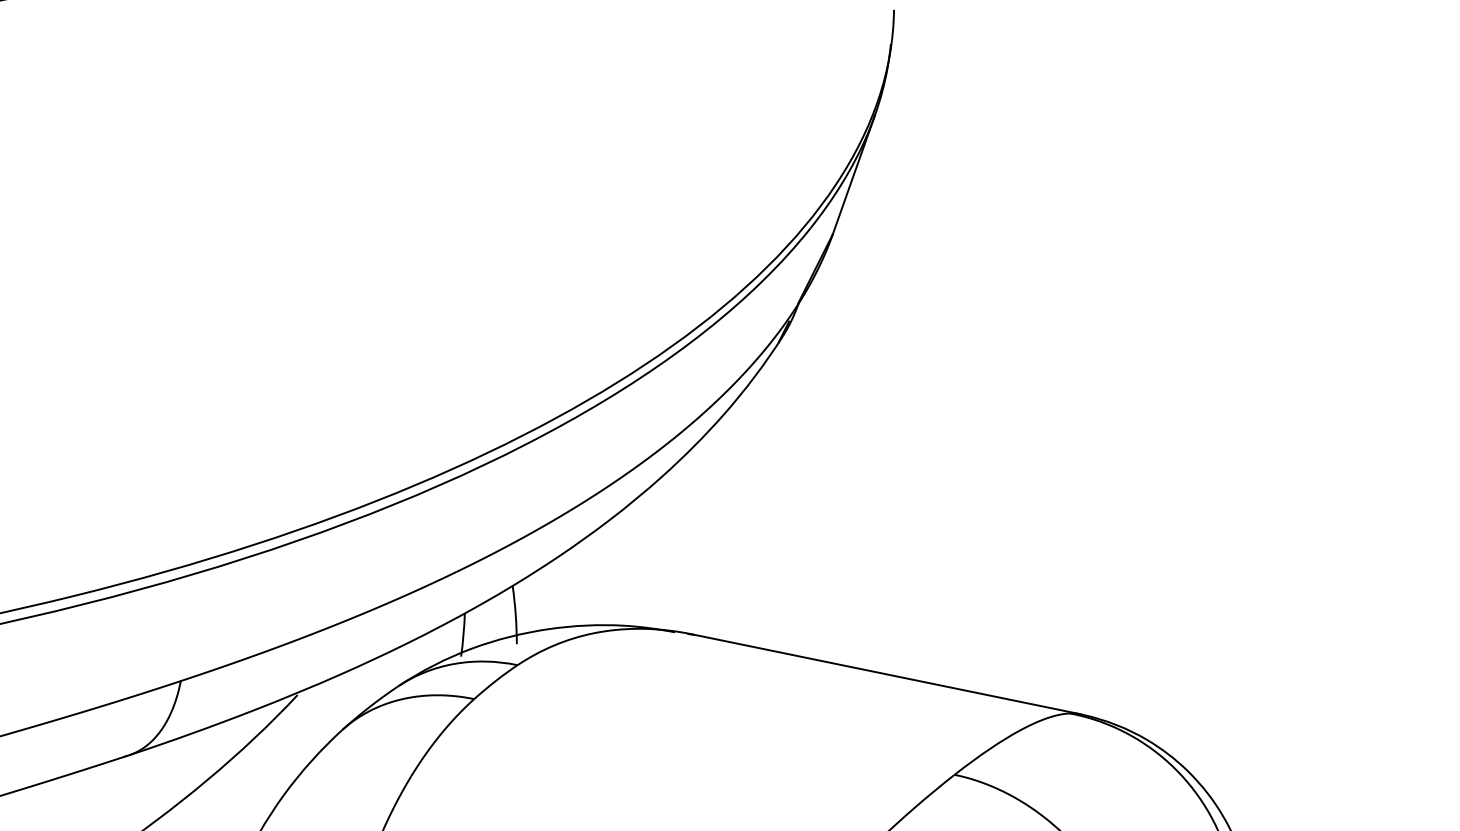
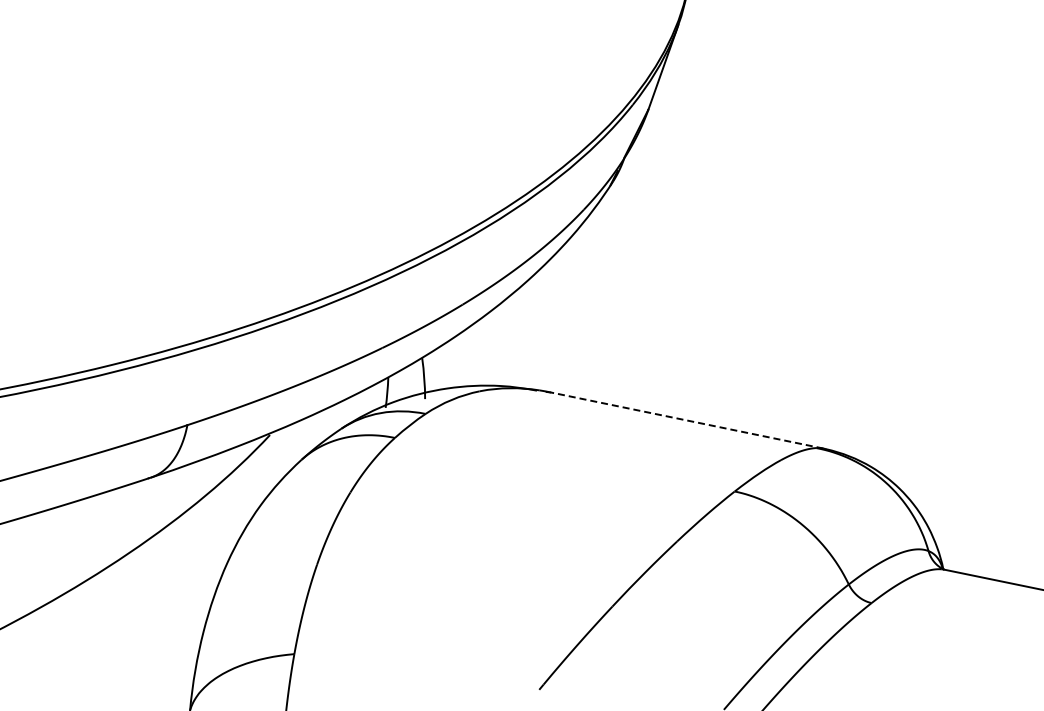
line: (884, 674) -> (685, 420), solid -> dashed

